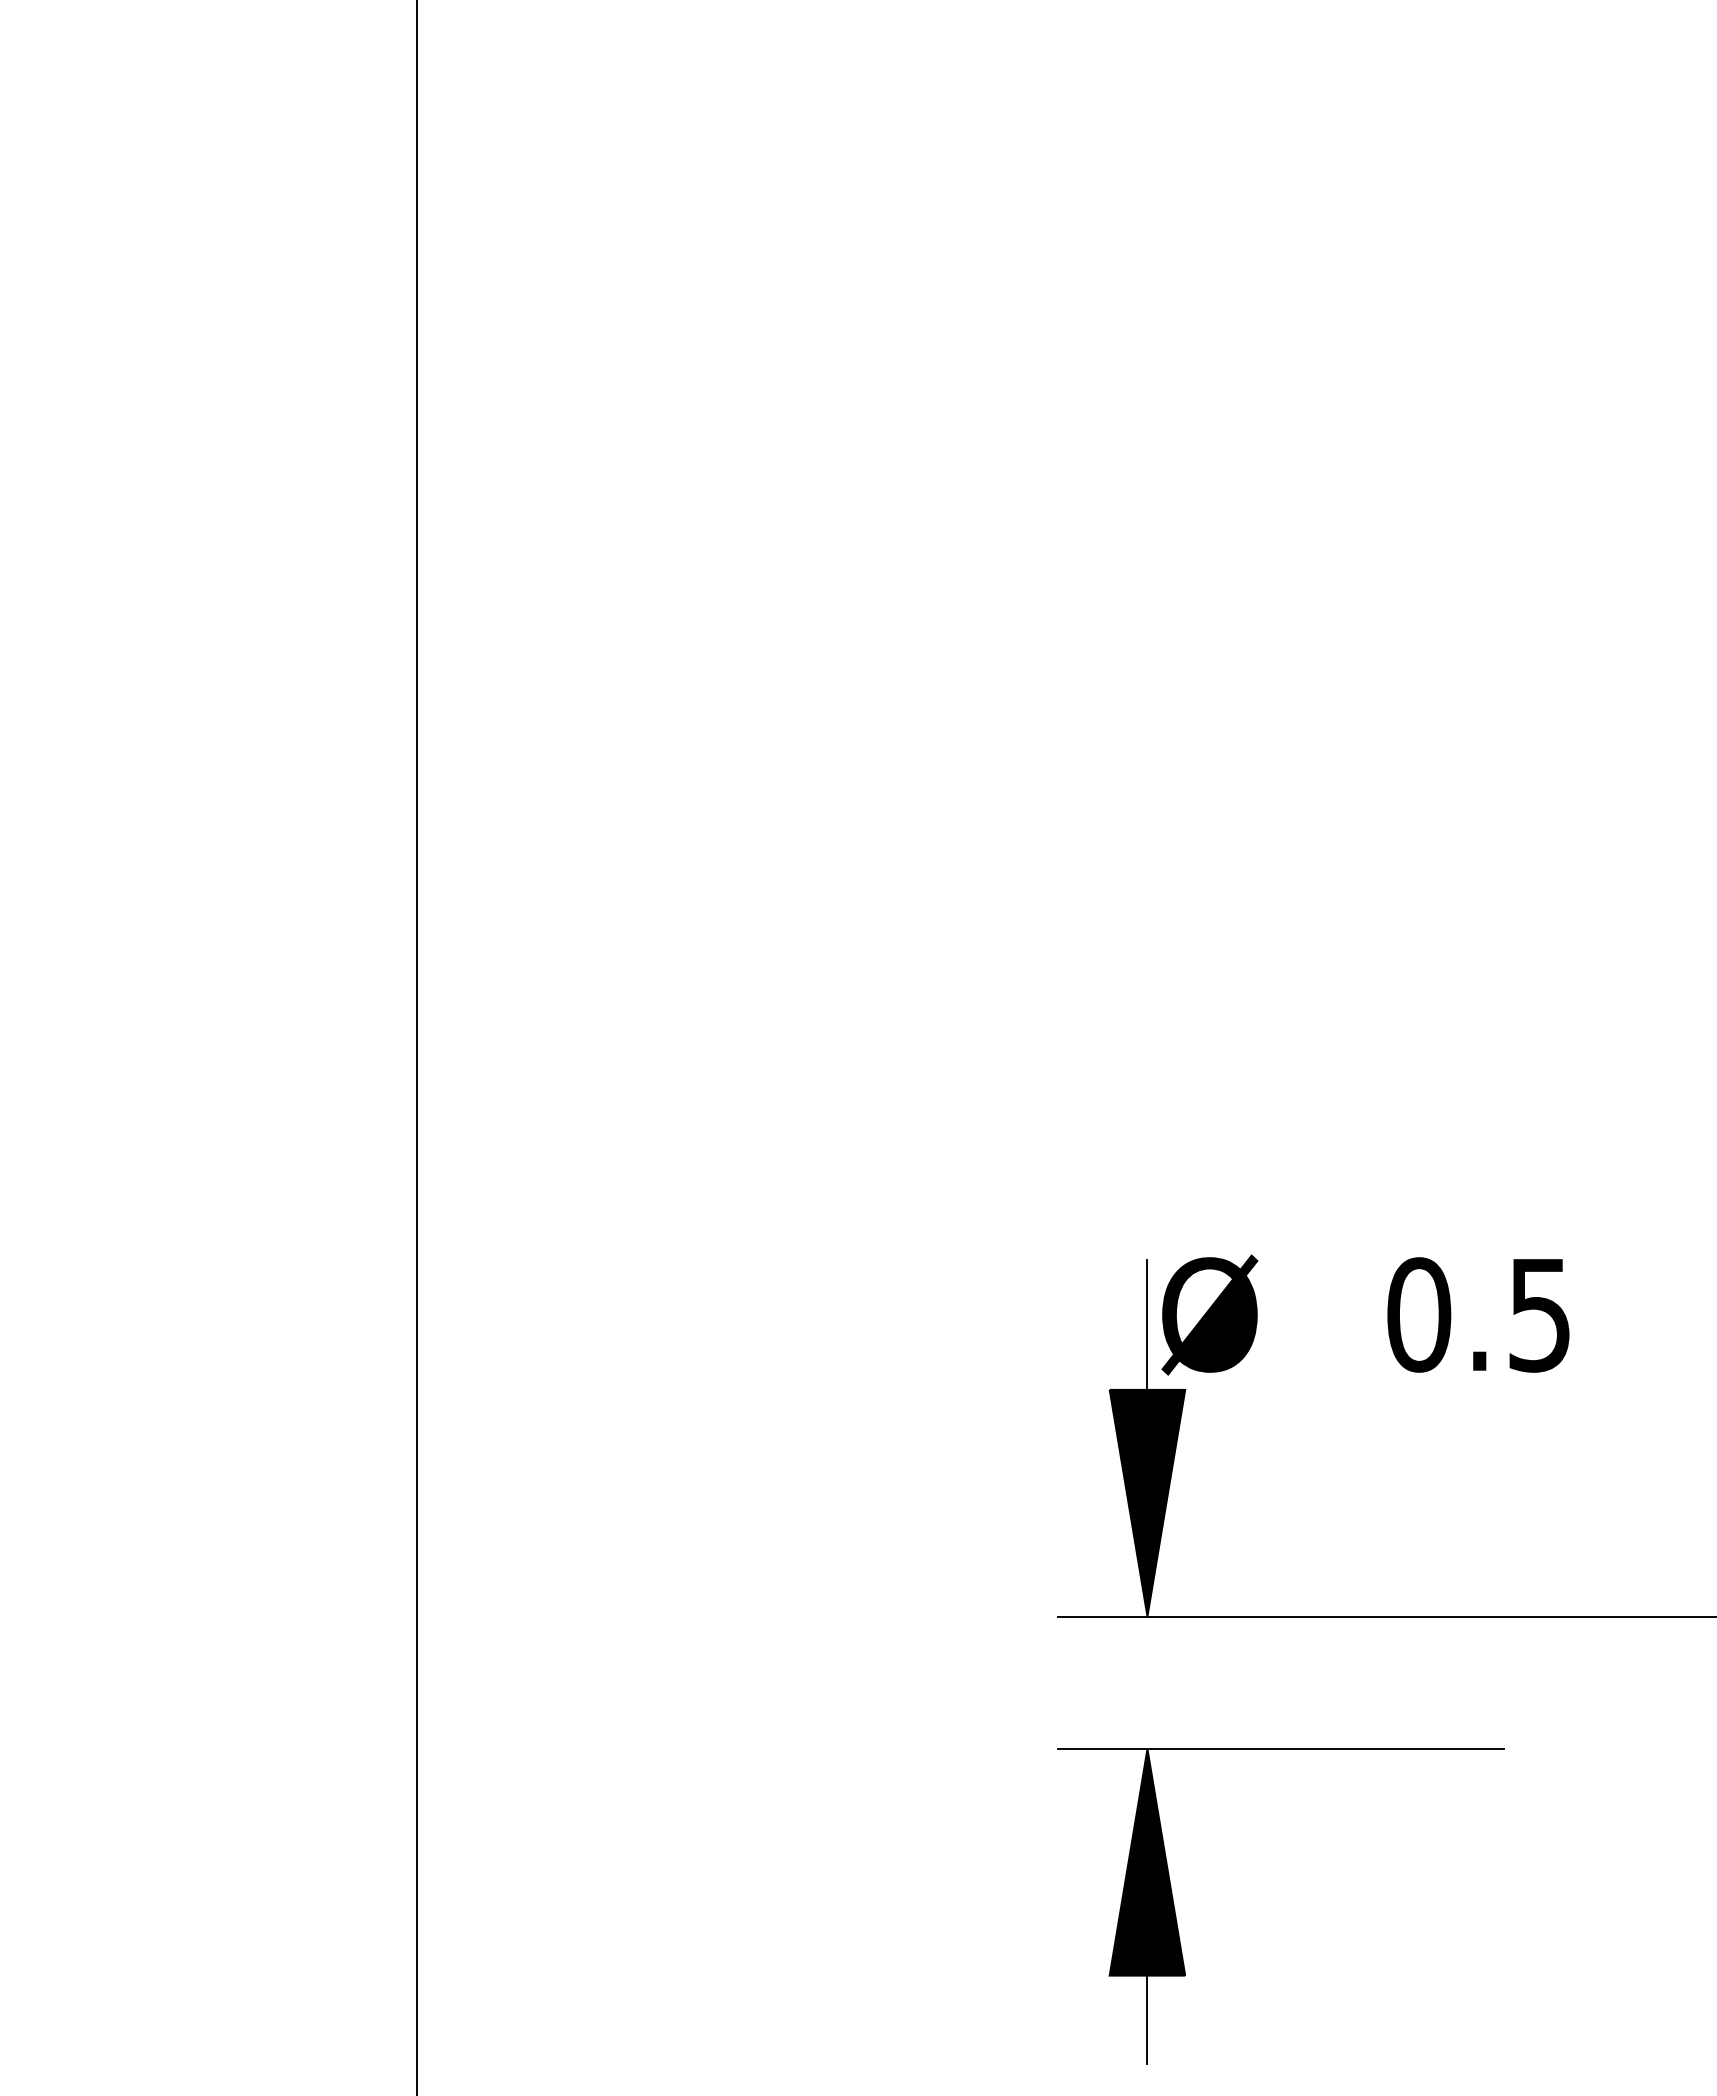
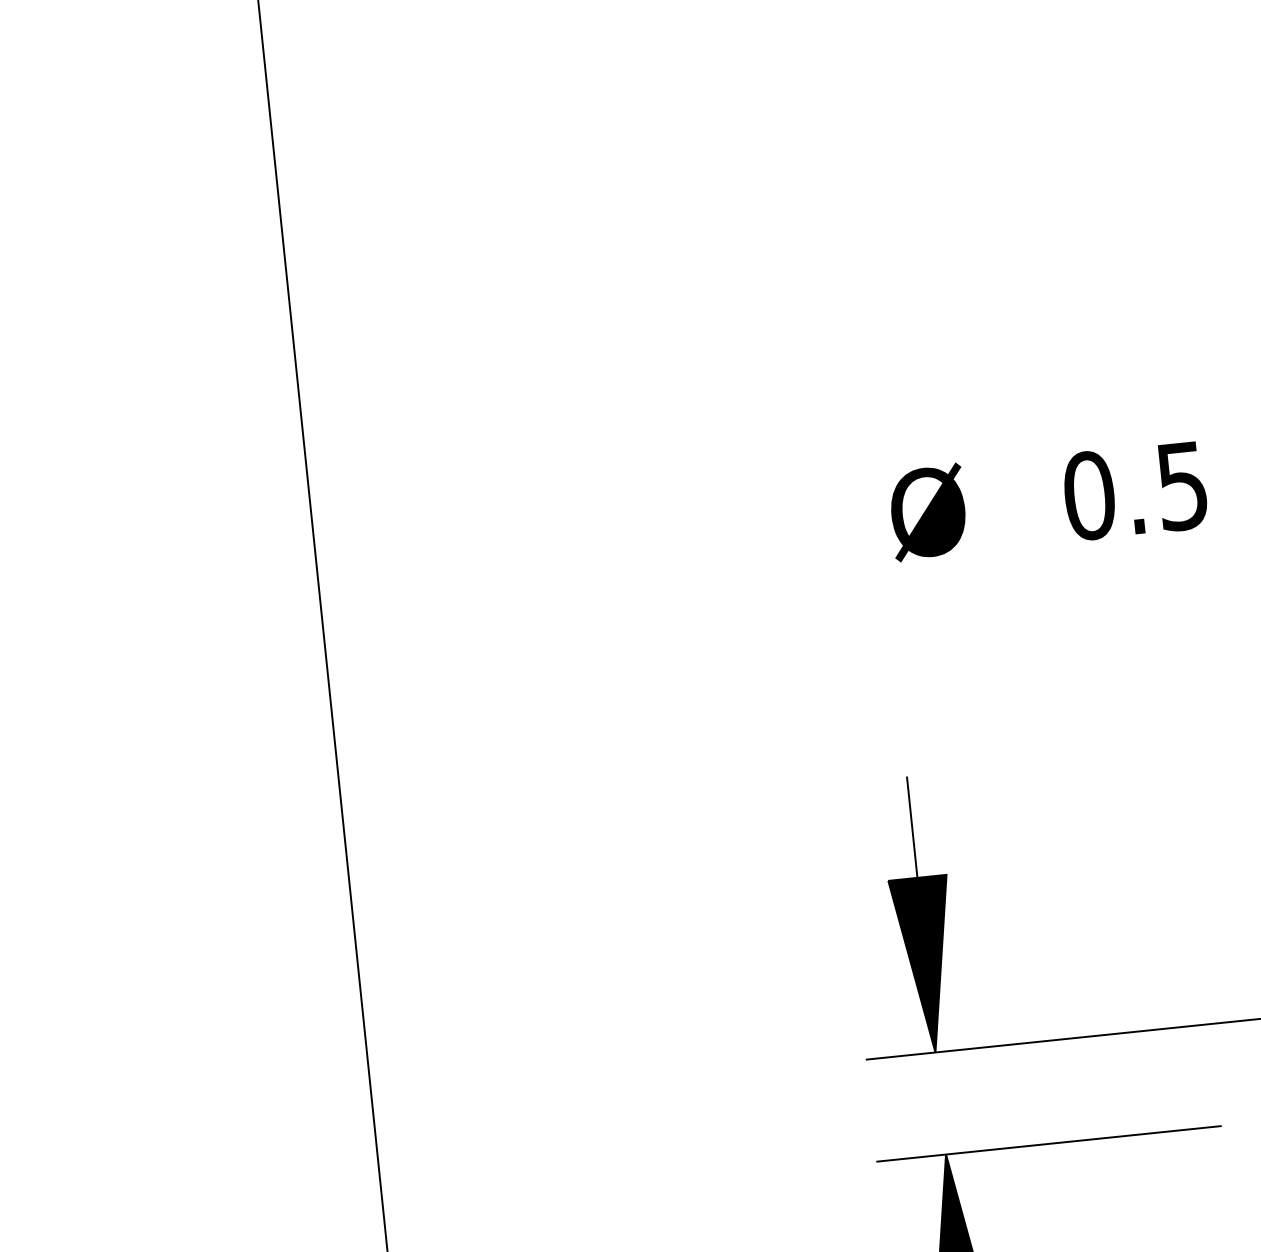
text: (1365, 1314) -> (1048, 499), moved

